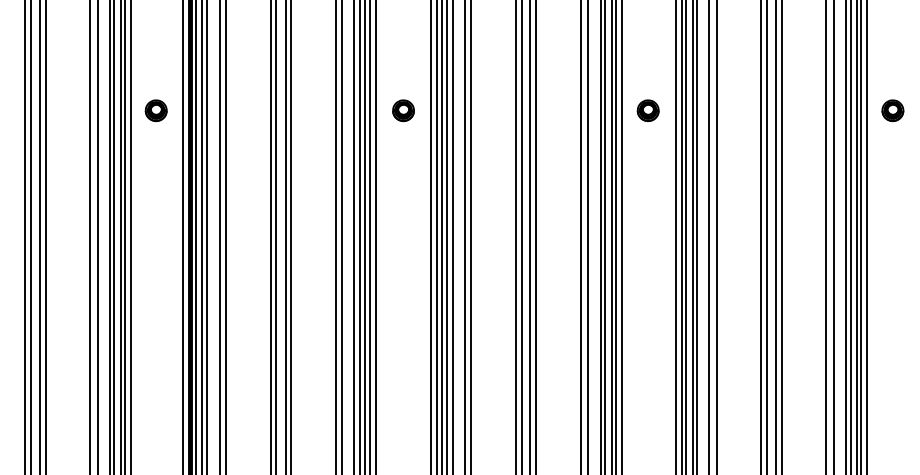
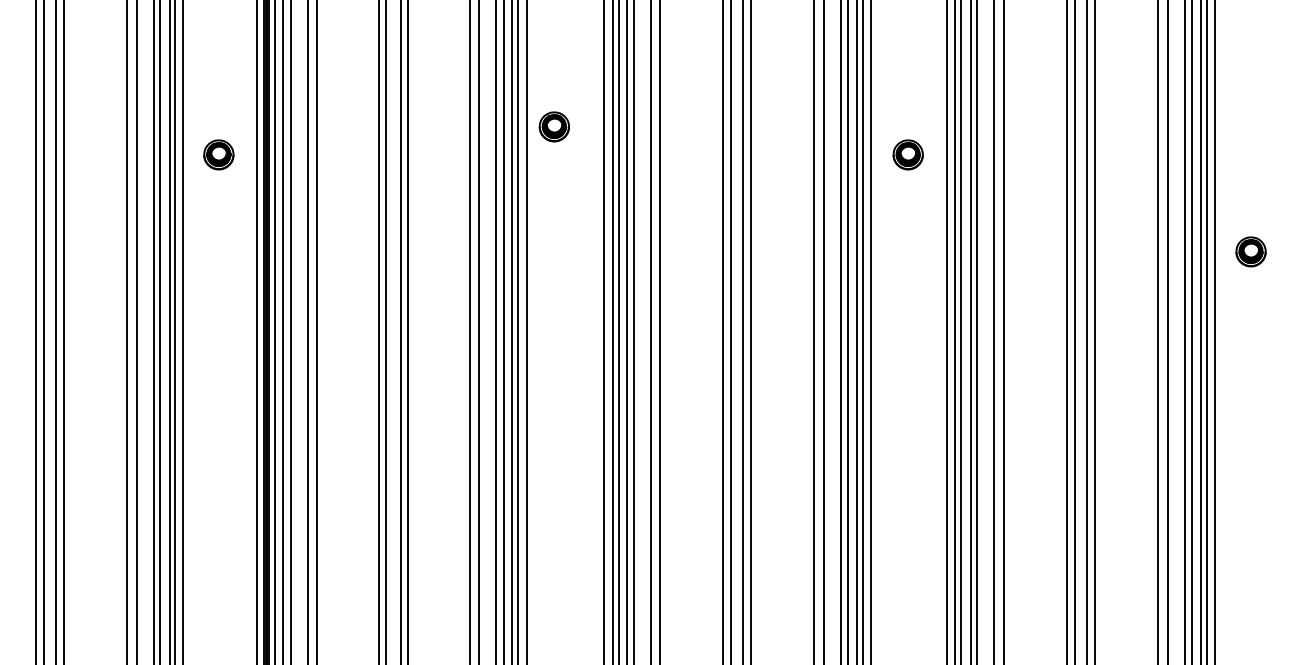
part: (402, 110) -> (553, 126), moved
part: (892, 110) -> (1250, 251), moved

